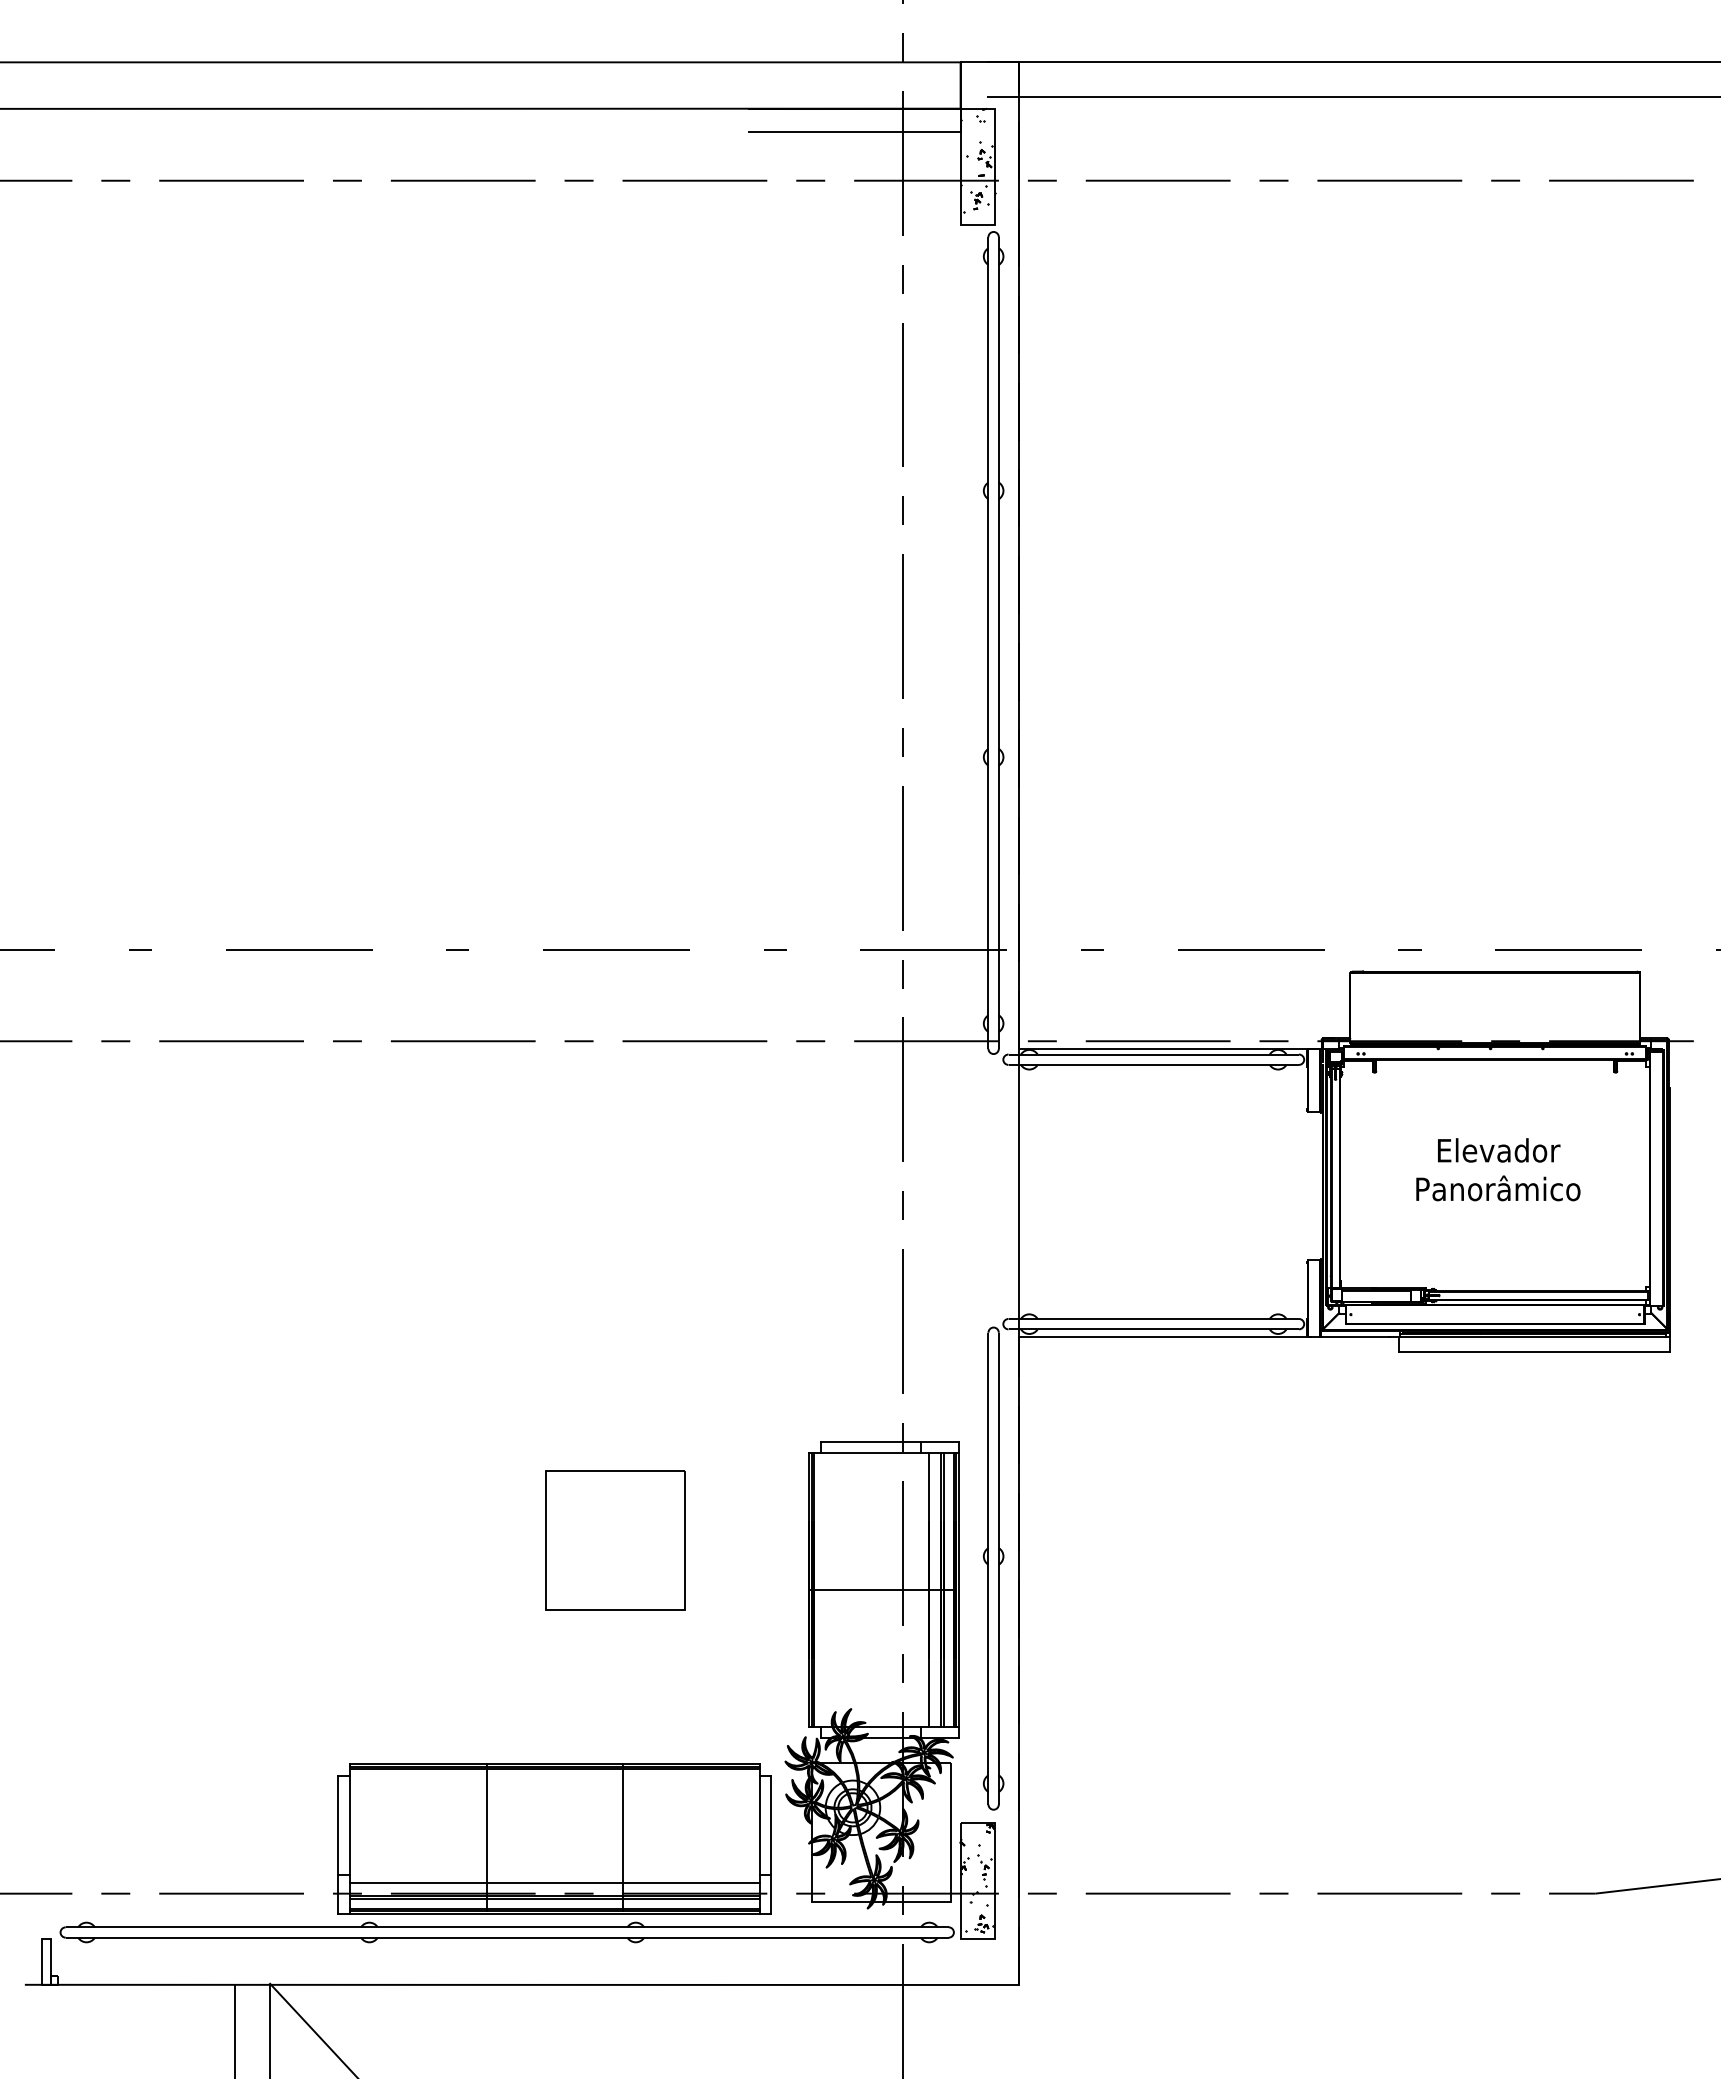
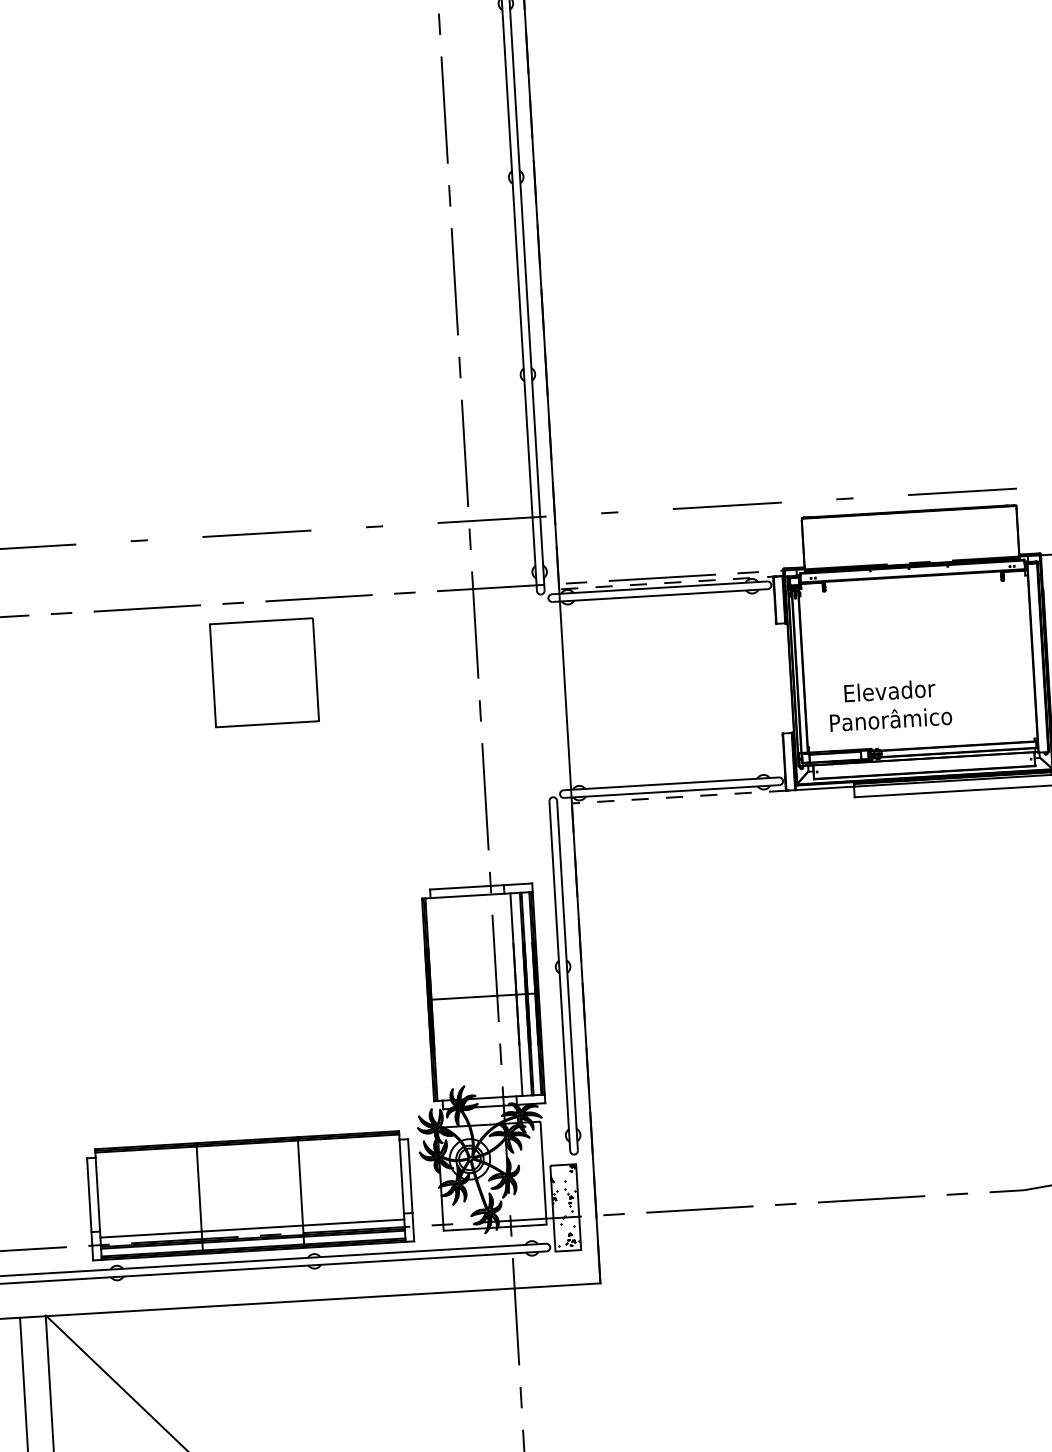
line: (1170, 1048) -> (671, 582), solid -> dashed
text: (1498, 1169) -> (890, 705), moved
line: (1162, 1337) -> (678, 797), solid -> dashed
part: (615, 1540) -> (264, 673), moved

